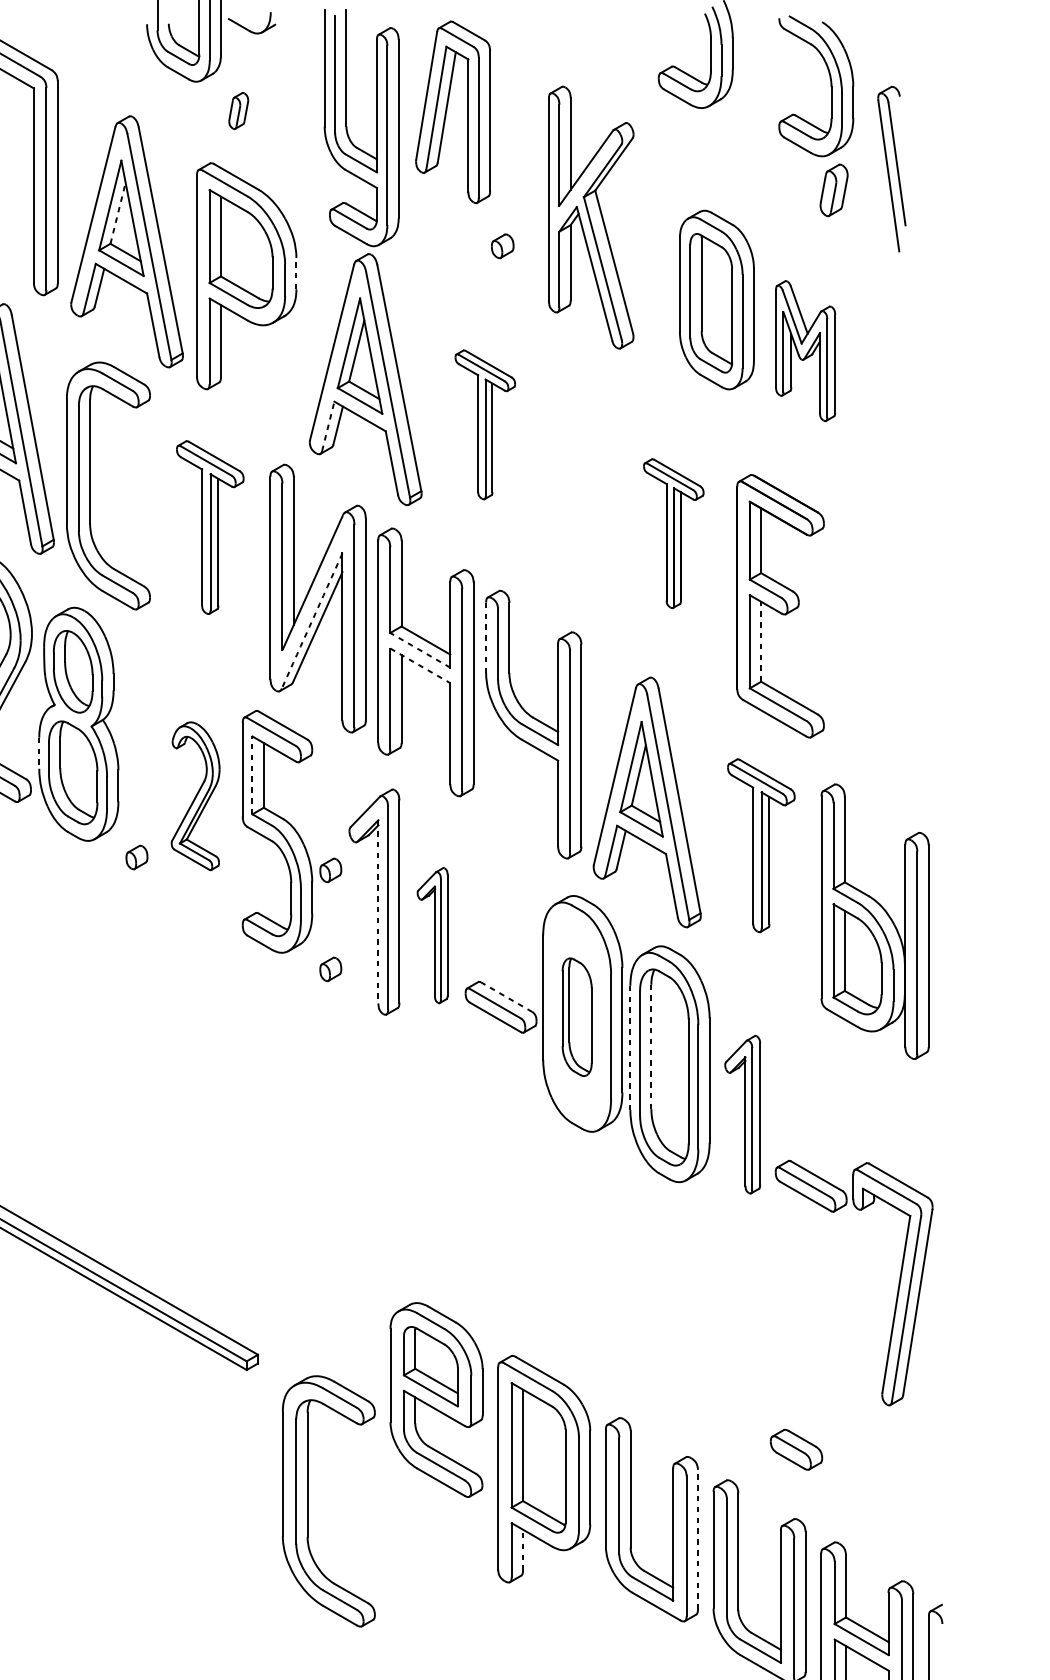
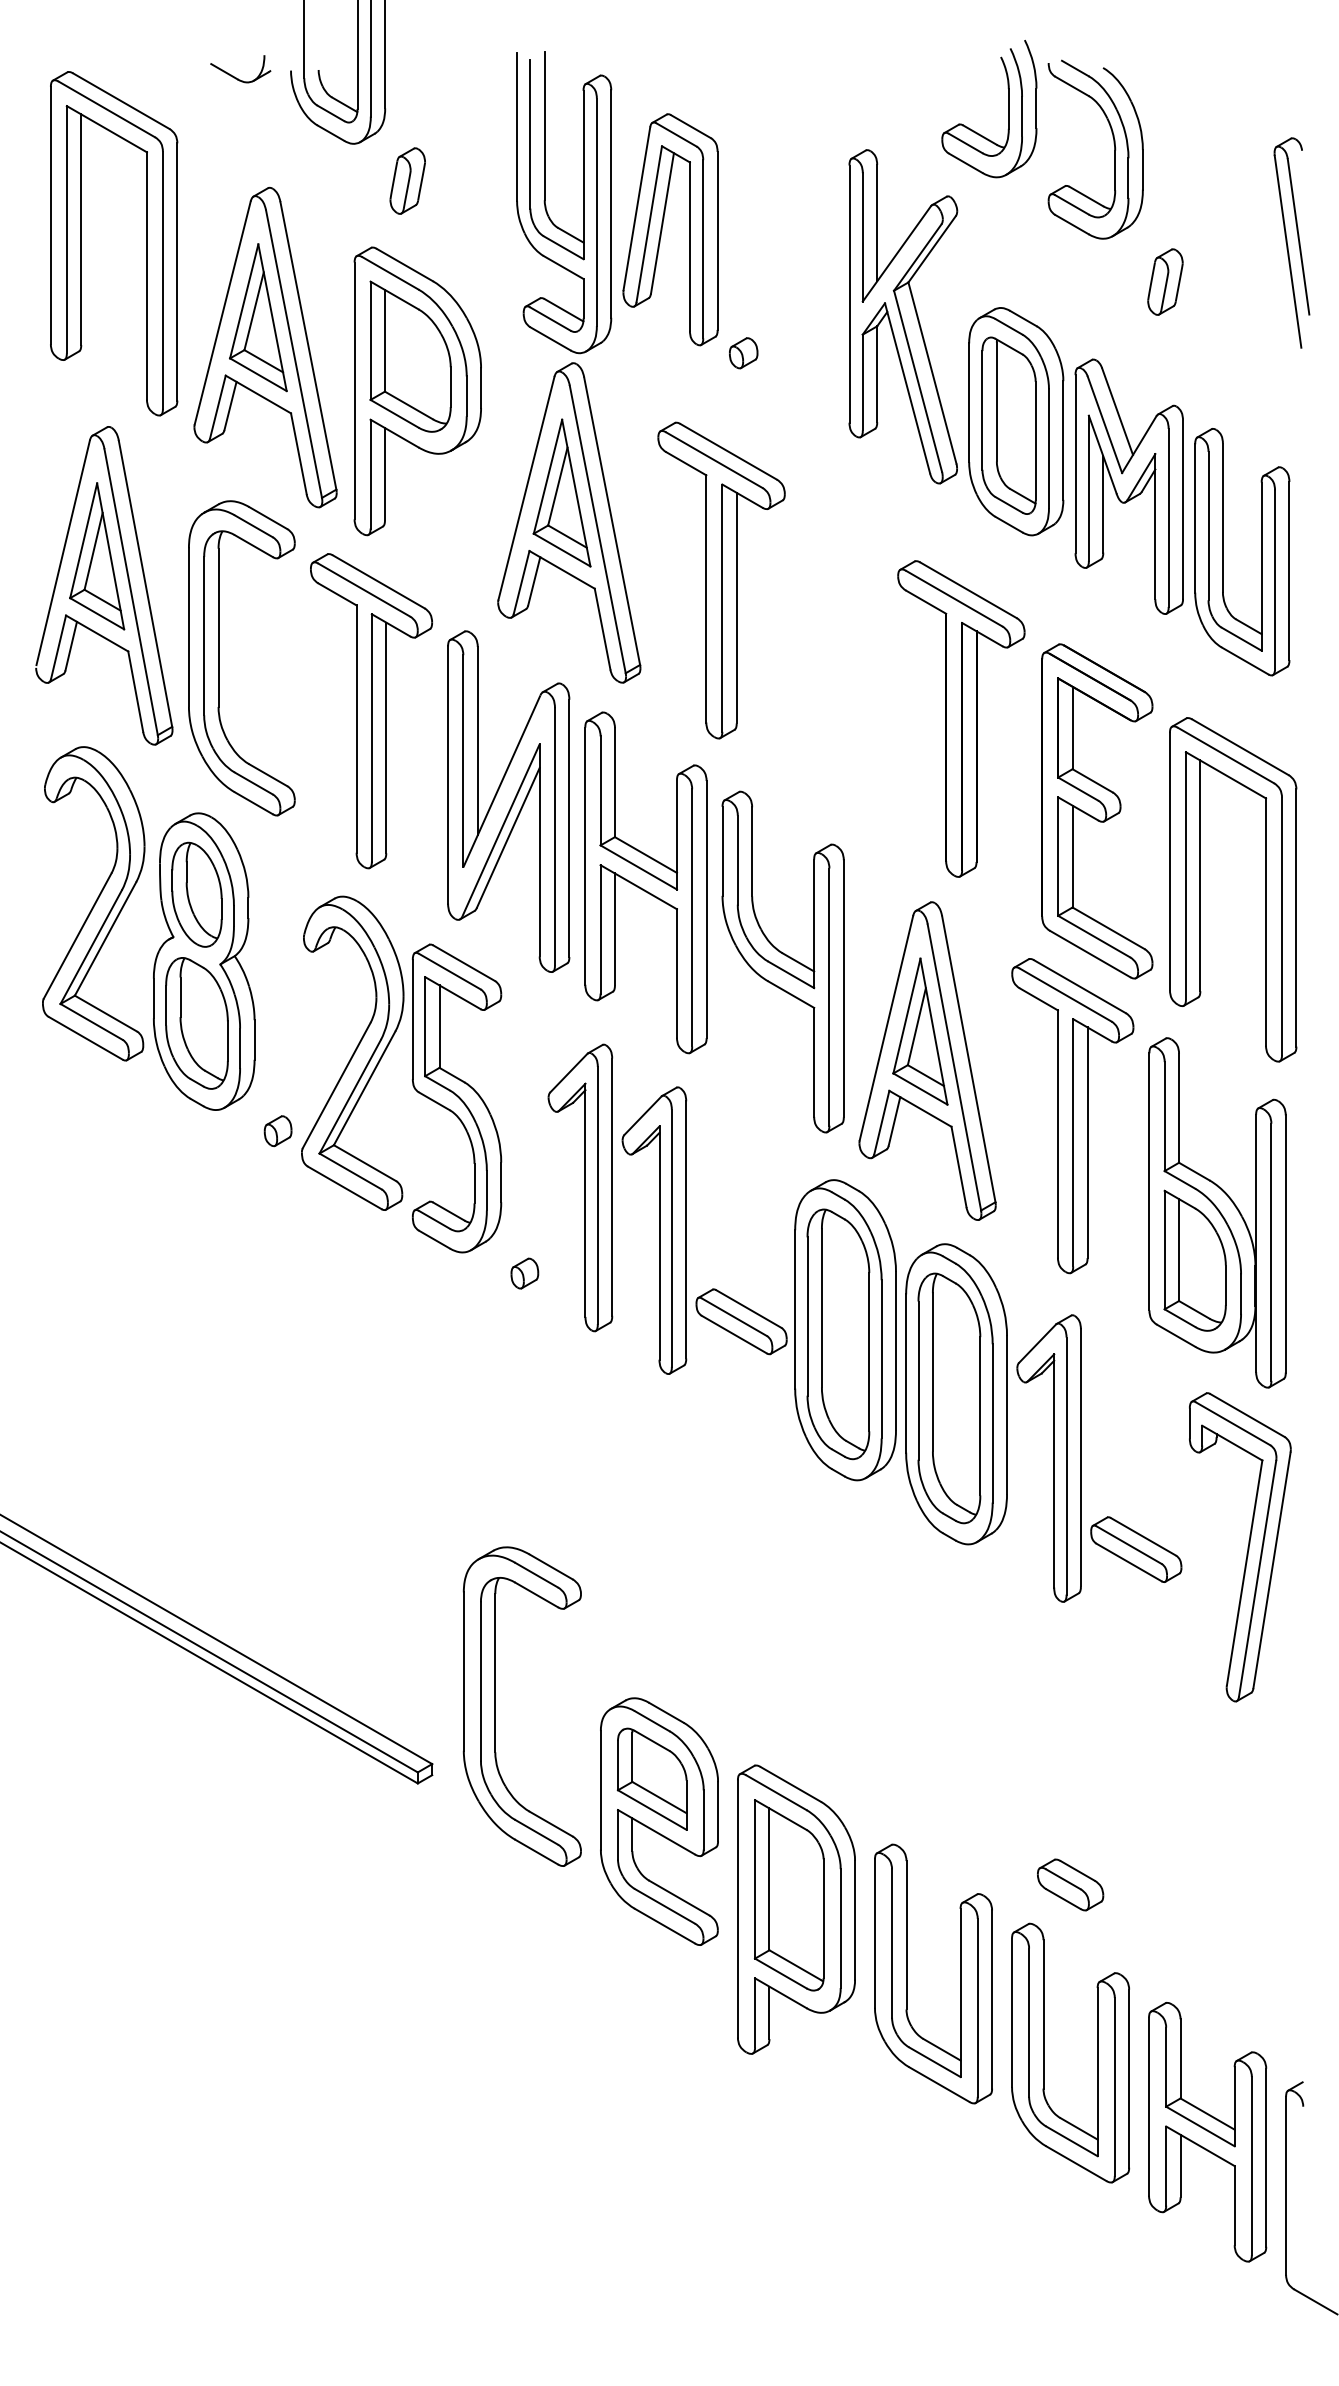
part: (248, 29) -> (236, 77), moved
part: (830, 81) -> (1113, 143), moved
part: (238, 110) -> (407, 180), size x1.43
part: (446, 112) -> (662, 229), moved
part: (891, 168) -> (1291, 242), moved
line: (118, 212) -> (254, 310), dashed -> solid
part: (591, 217) -> (903, 316), moved
line: (296, 273) -> (481, 388), dashed -> solid
part: (805, 350) -> (1128, 486), size x1.43
part: (879, 402) -> (1223, 552), added
part: (485, 424) -> (721, 580), size x1.67
line: (328, 425) -> (521, 581), dashed -> solid
part: (210, 527) -> (371, 711), size x1.43
part: (673, 533) -> (961, 718), size x1.67
arc: (312, 621) -> (501, 830), dashed -> solid
line: (486, 637) -> (722, 851), dashed -> solid
line: (761, 641) -> (1072, 856), dashed -> solid
line: (420, 650) -> (638, 867), dashed -> solid
line: (420, 666) -> (639, 887), dashed -> solid
part: (912, 667) -> (1265, 889), added
line: (39, 753) -> (153, 998), dashed -> solid
line: (252, 775) -> (425, 1026), dashed -> solid
part: (195, 795) -> (352, 1052), size x1.67
part: (761, 845) -> (1072, 1116), size x1.43
part: (330, 870) -> (524, 1147), removed
line: (378, 911) -> (585, 1200), dashed -> solid
part: (432, 935) -> (654, 1230), size x1.67
line: (506, 996) -> (748, 1308), dashed -> solid
part: (577, 1017) -> (838, 1334), size x1.67
line: (651, 1046) -> (932, 1371), dashed -> solid
line: (630, 1048) -> (906, 1374), dashed -> solid
part: (742, 1114) -> (1048, 1458), size x1.43
part: (898, 1284) -> (1247, 1547), moved
part: (796, 1449) -> (1070, 1884), moved
part: (307, 1501) -> (495, 1706), moved
line: (698, 1539) -> (992, 1999), dashed -> solid
line: (523, 1549) -> (769, 2012), dashed -> solid

